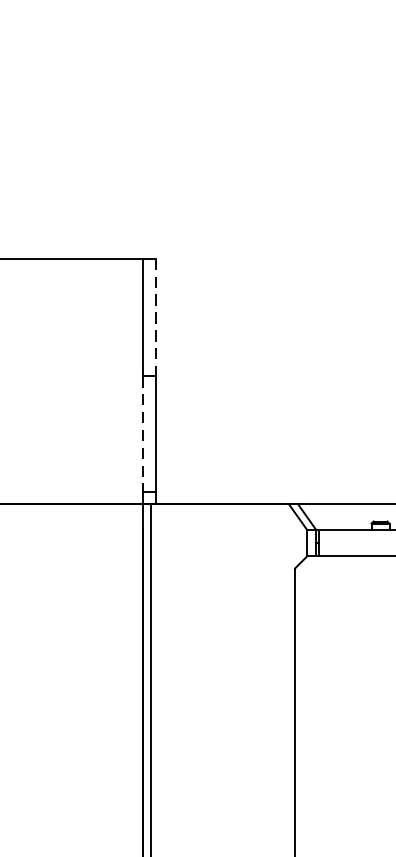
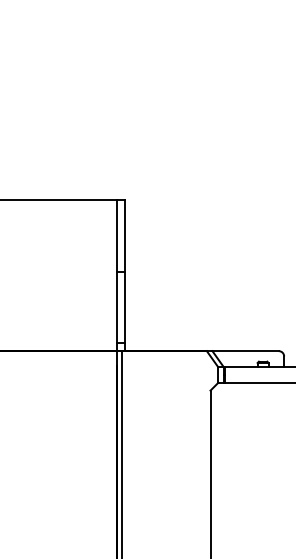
line: (156, 318) -> (125, 236), dashed -> solid
line: (143, 433) -> (117, 307), dashed -> solid

